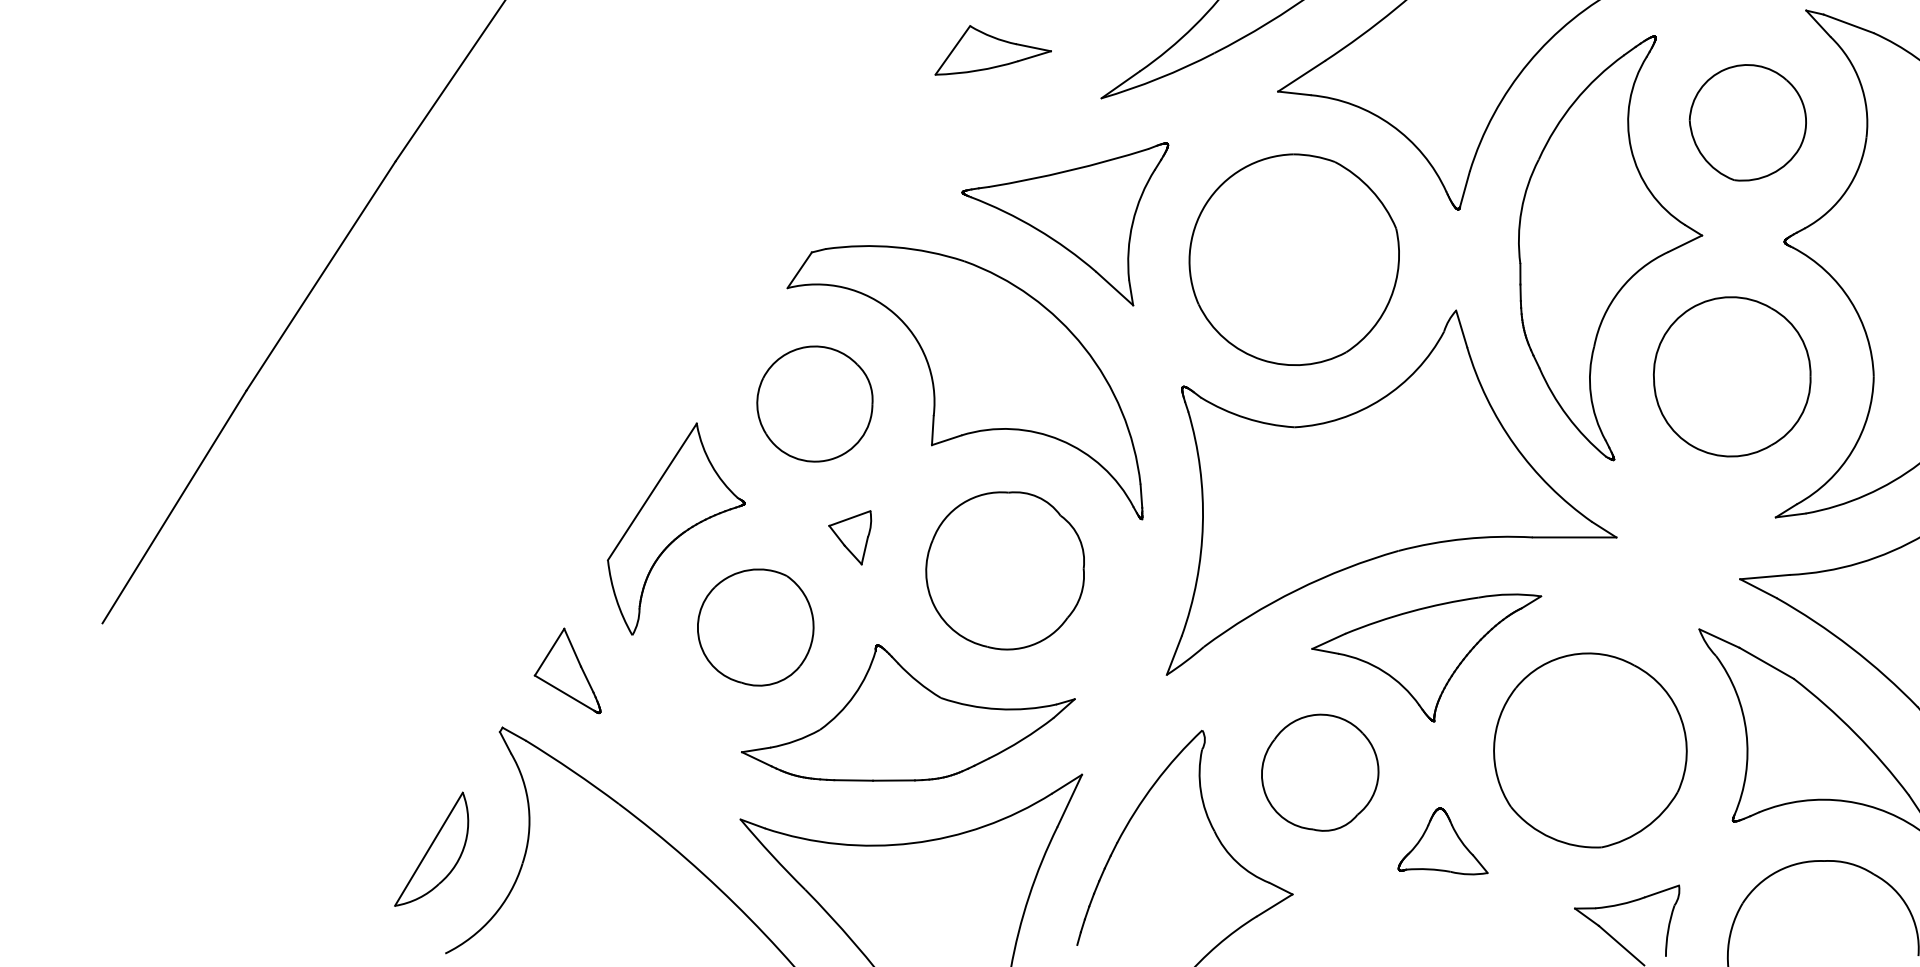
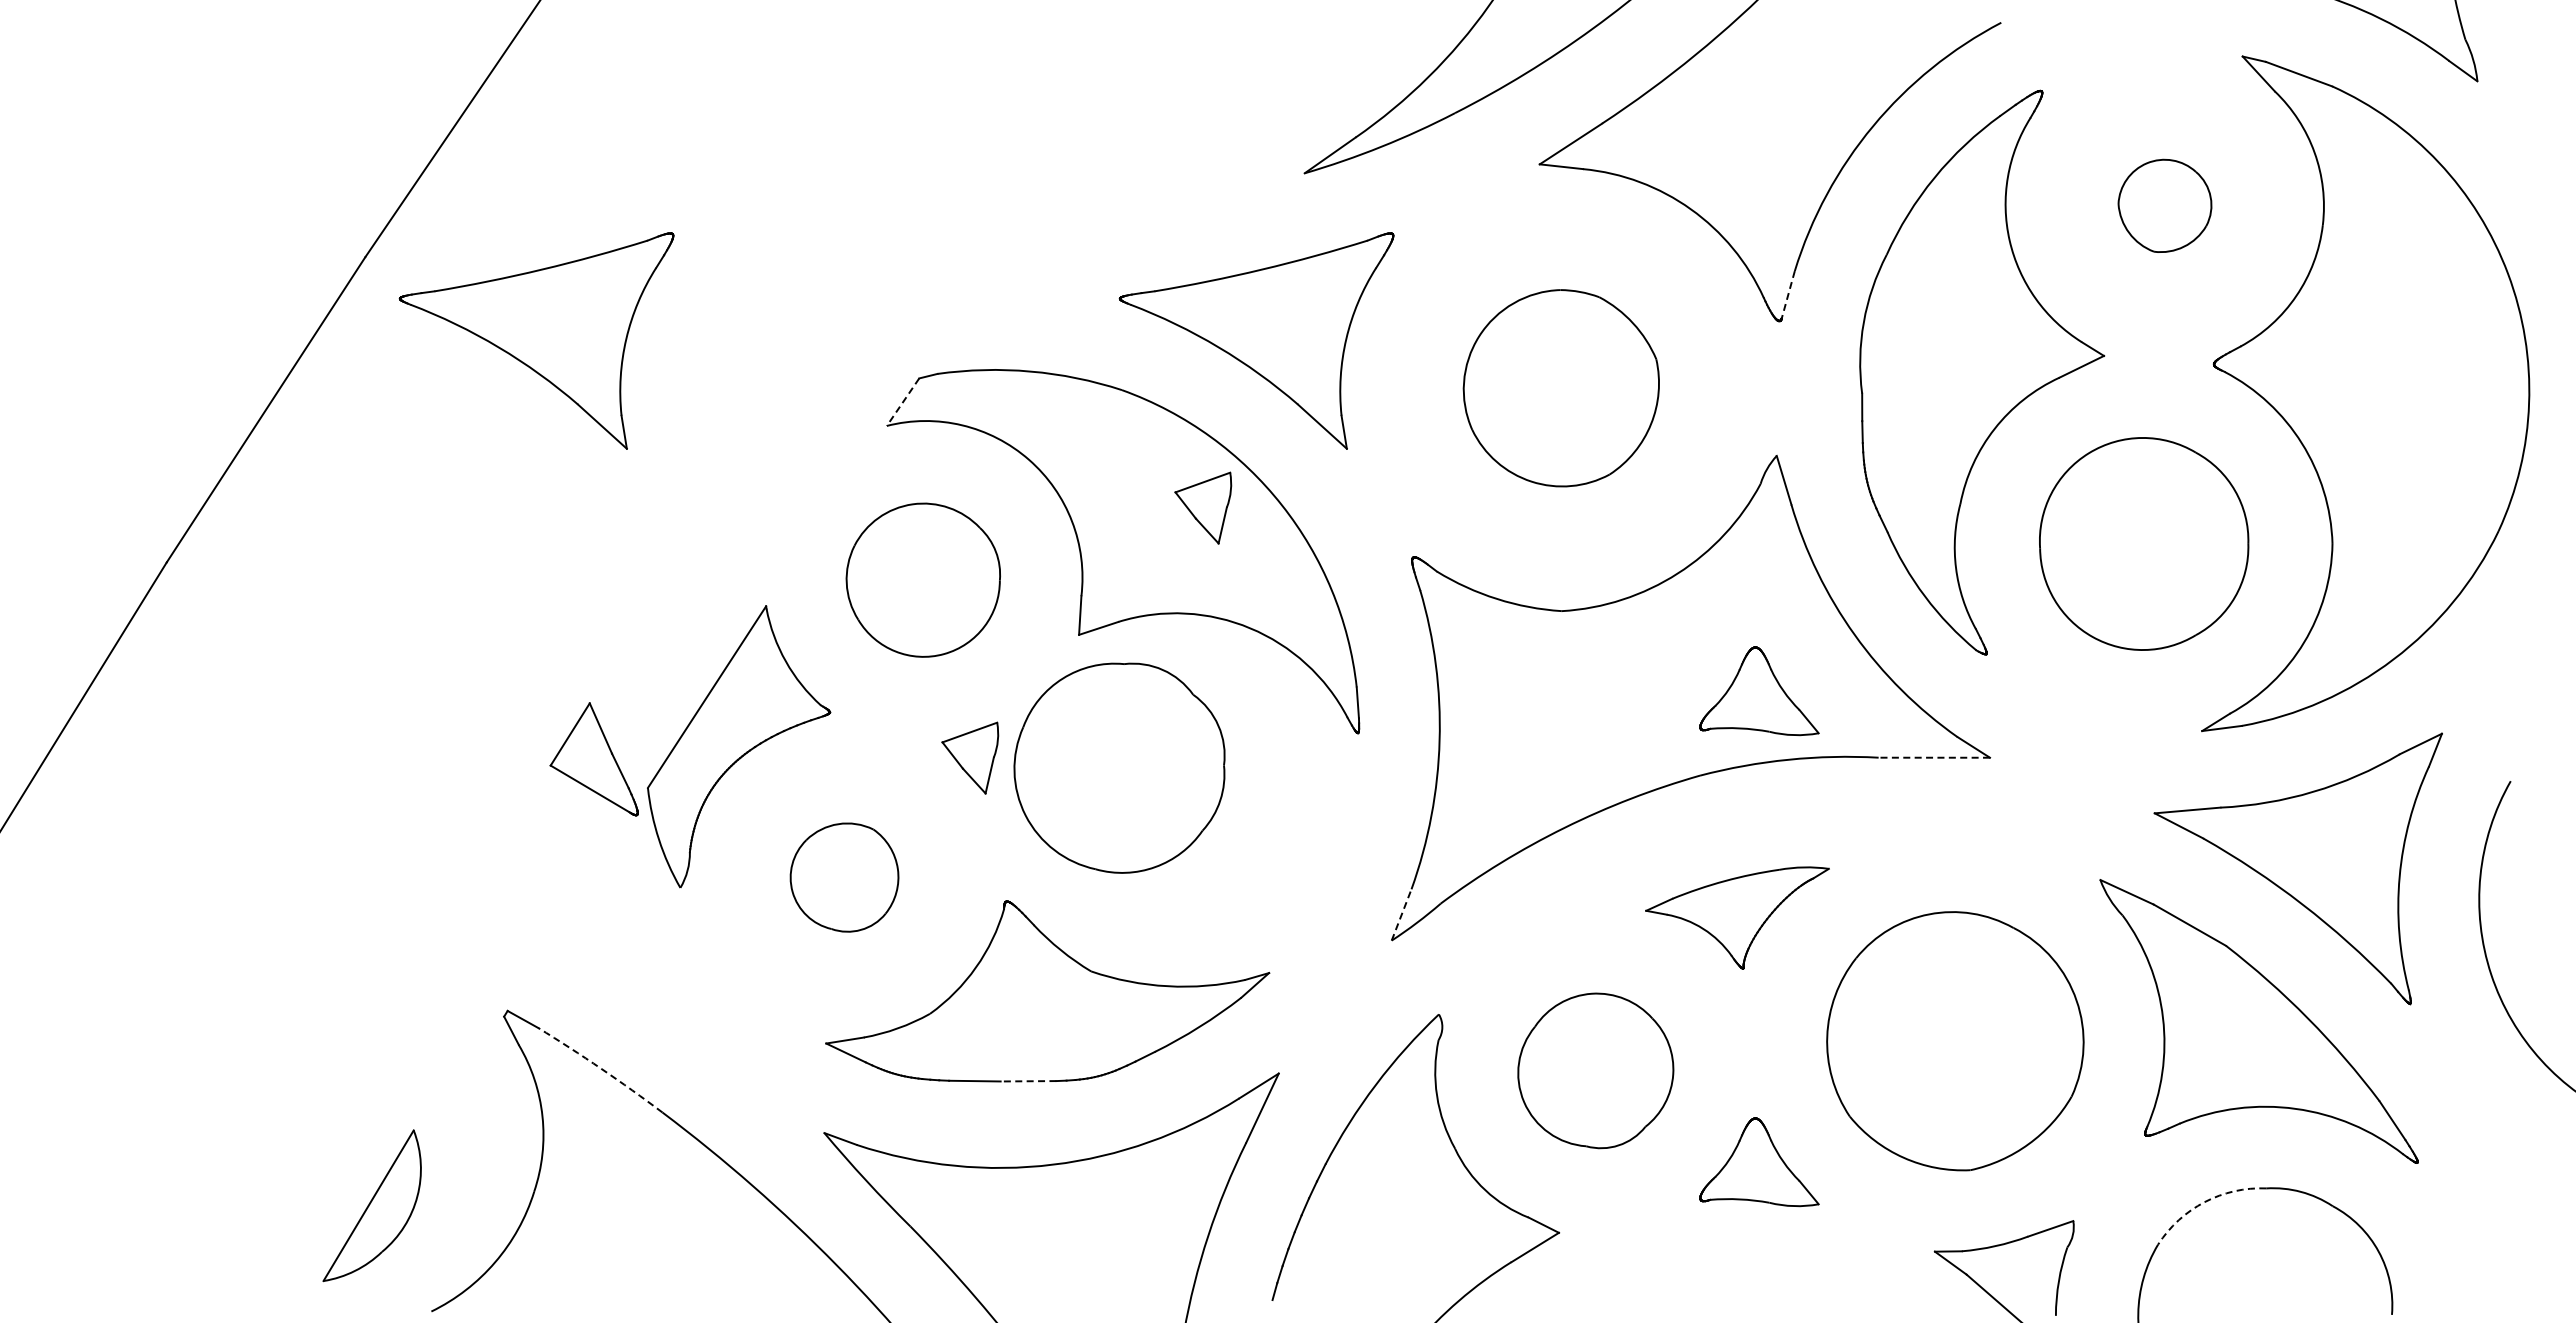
part: (993, 50) -> (1160, 109), removed
part: (1747, 122) -> (2164, 205), size x0.6
line: (1465, 189) -> (1788, 294), solid -> dashed
part: (524, 223) -> (536, 340), added
part: (1294, 260) -> (1561, 388), size x0.7
line: (800, 270) -> (903, 402), solid -> dashed
part: (1025, 349) -> (1203, 507), added
part: (1443, 487) -> (1759, 691), added
line: (1574, 537) -> (1934, 757), solid -> dashed
part: (1005, 570) -> (1119, 767), moved
part: (755, 627) -> (844, 877), size x0.7
line: (1174, 655) -> (1401, 914), solid -> dashed
part: (1426, 657) -> (1737, 917), size x0.6
part: (567, 671) -> (593, 759), moved
arc: (573, 770) -> (601, 1068), solid -> dashed
line: (893, 780) -> (1028, 1081), solid -> dashed
part: (431, 849) -> (371, 1205), moved
arc: (1777, 871) -> (2204, 1202), solid -> dashed

